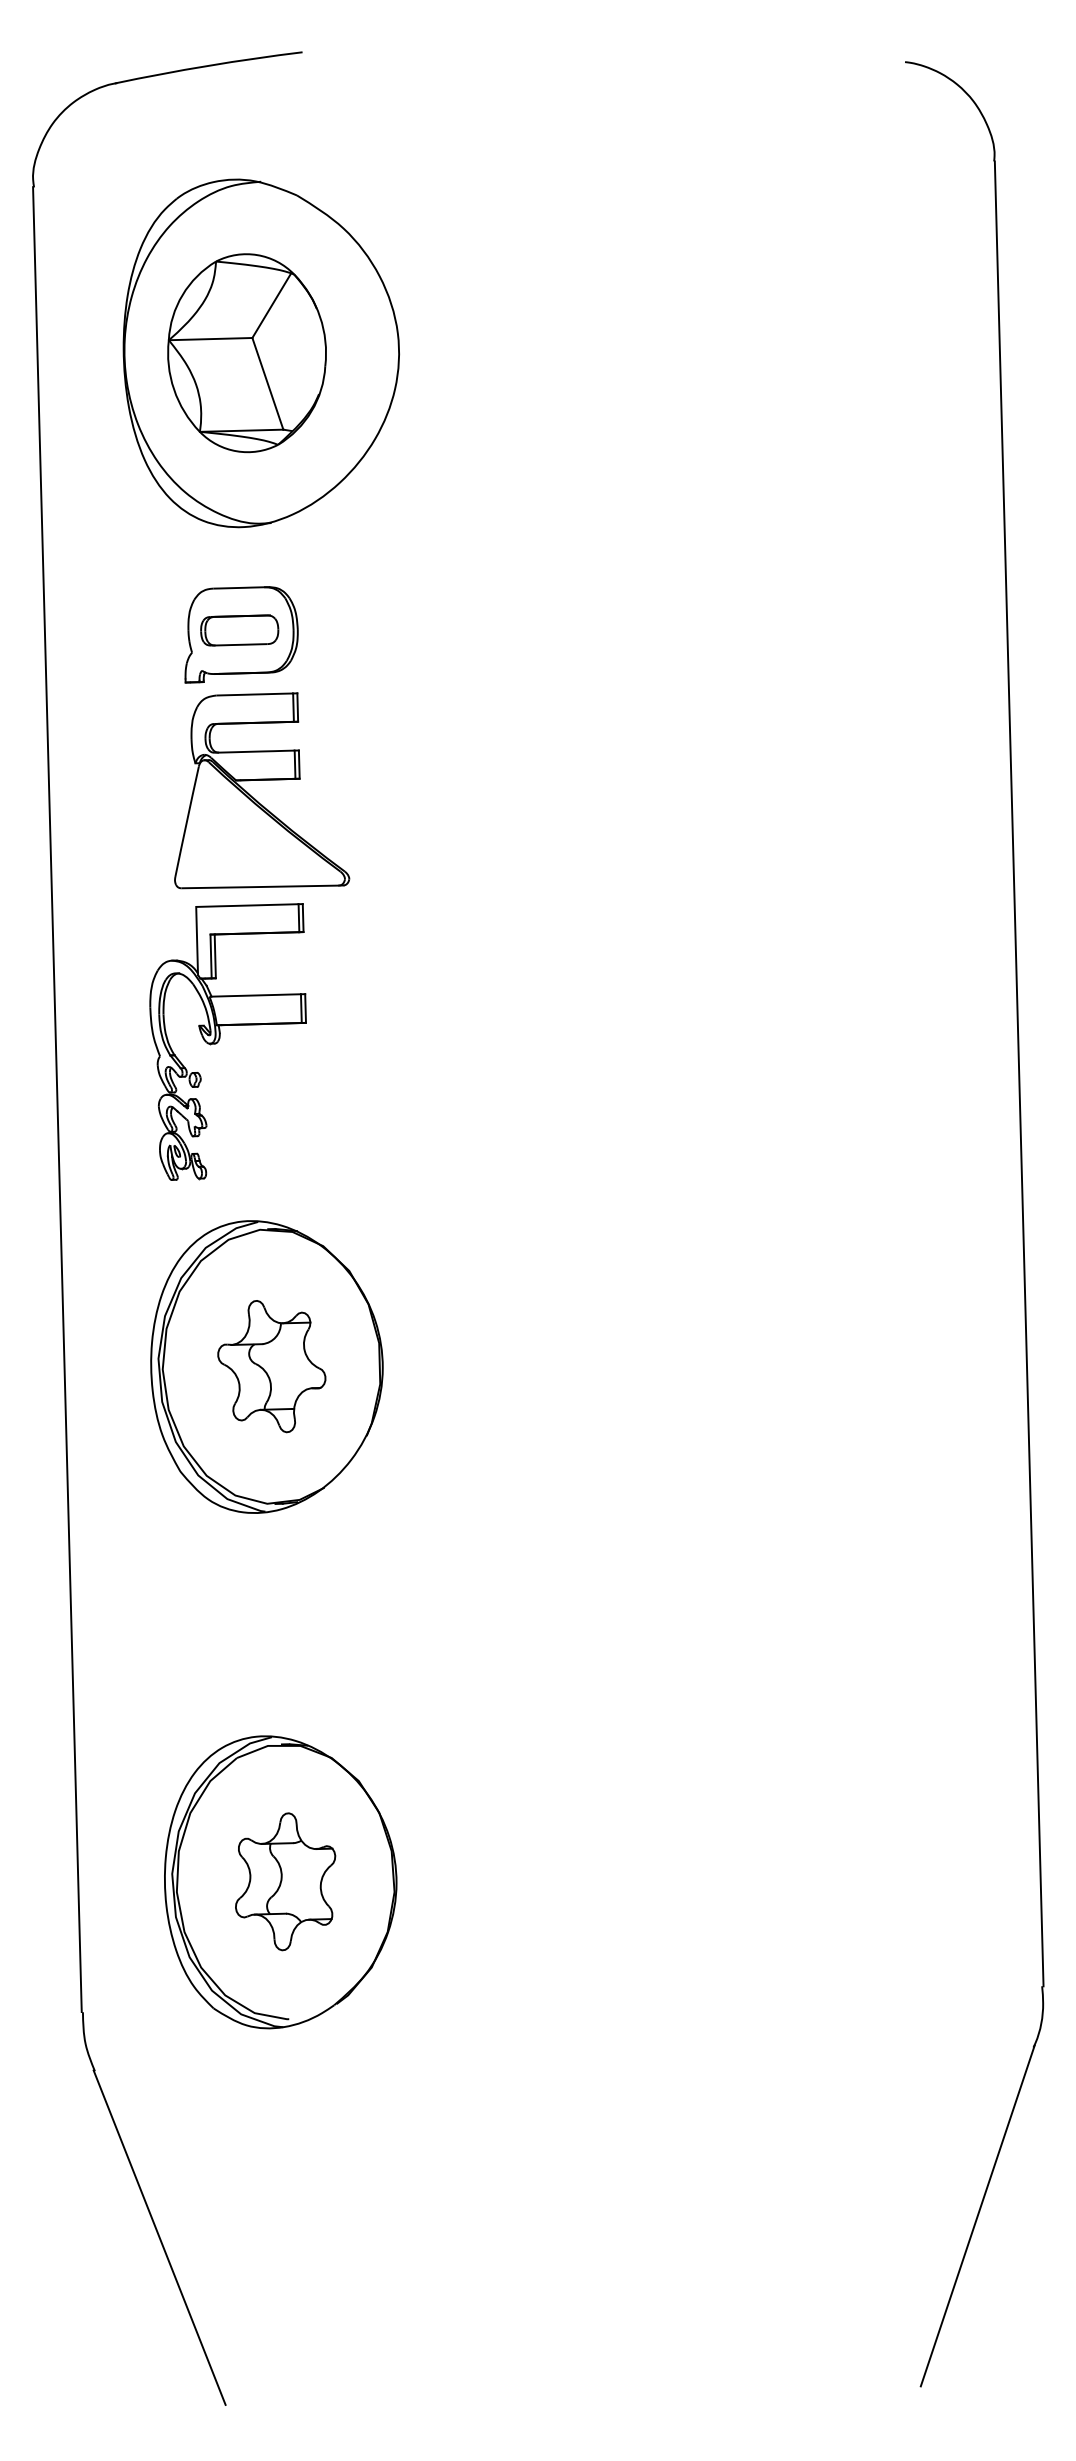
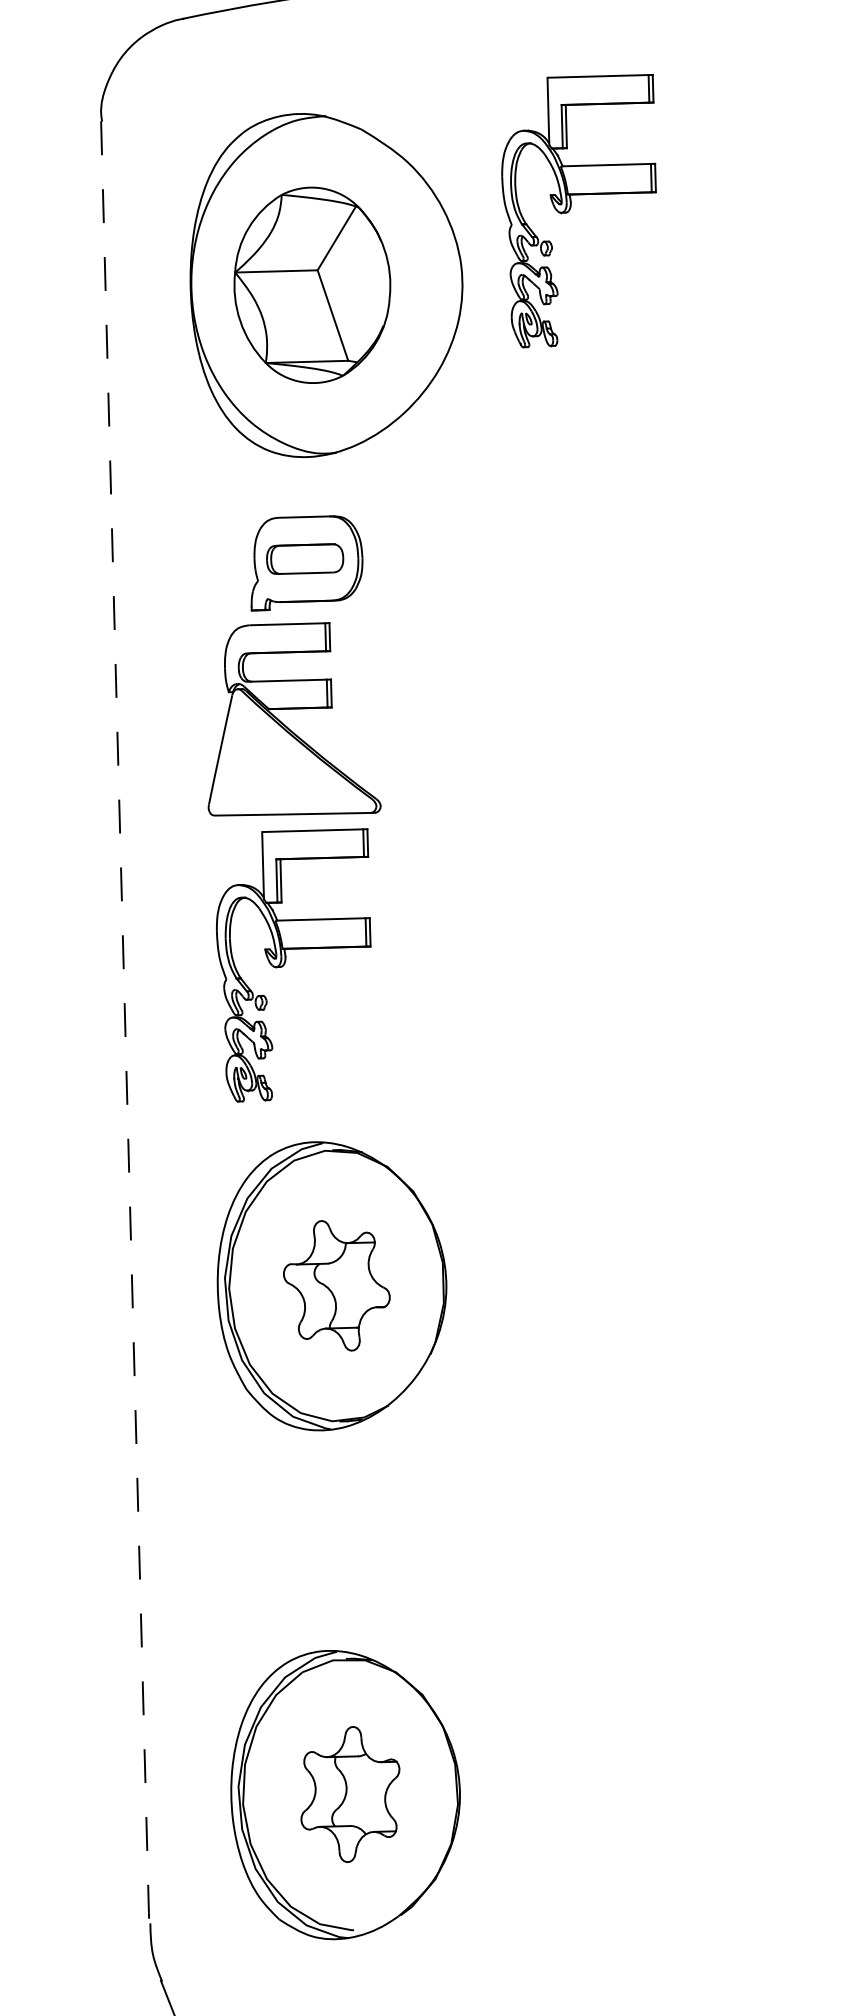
part: (509, 274) -> (571, 207), added
part: (262, 780) -> (295, 709), moved
line: (57, 1099) -> (125, 1022), solid -> dashed

